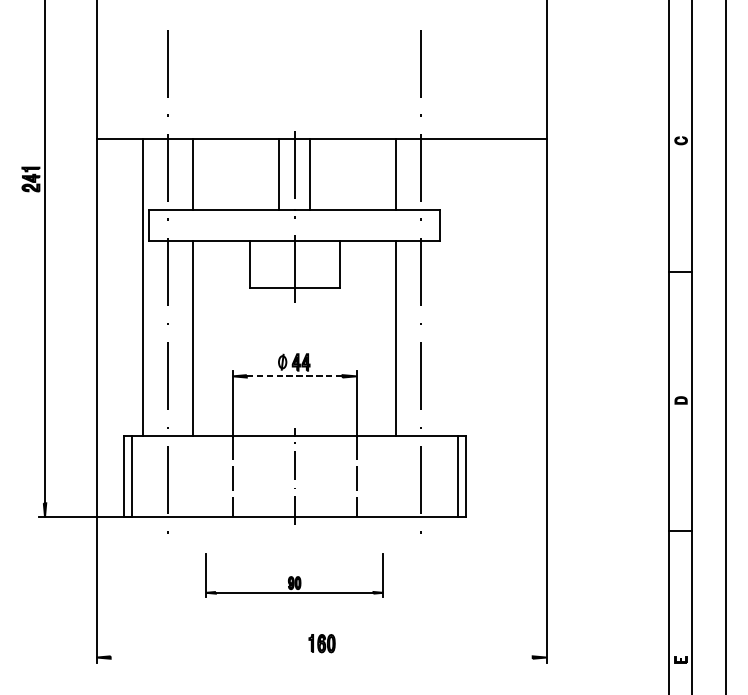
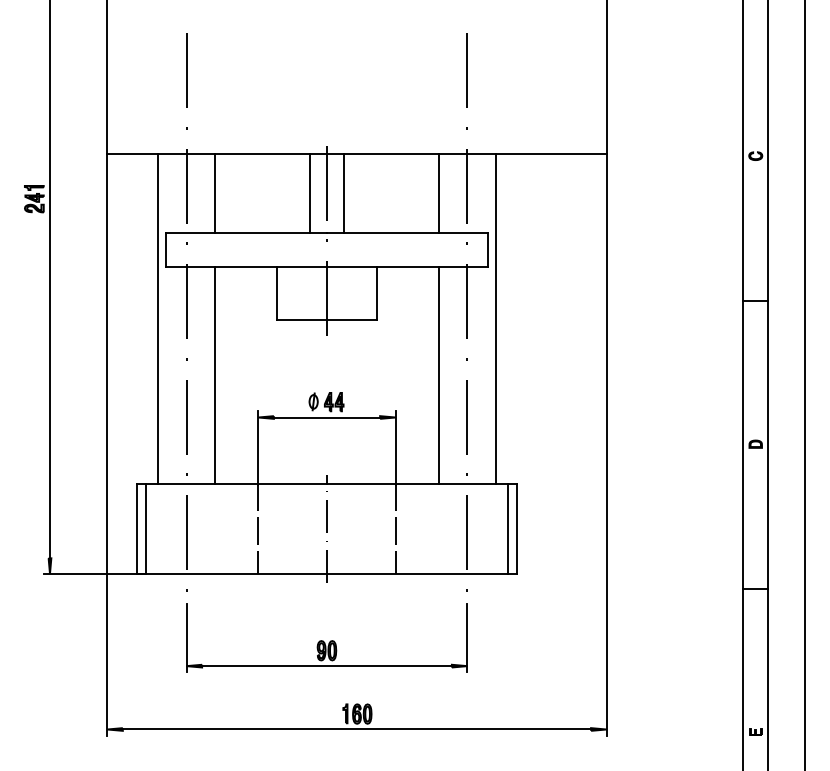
line: (446, 287) -> (495, 318), added
line: (295, 376) -> (327, 417), dashed -> solid
part: (294, 574) -> (326, 637), size x1.43
line: (321, 657) -> (356, 729), added

